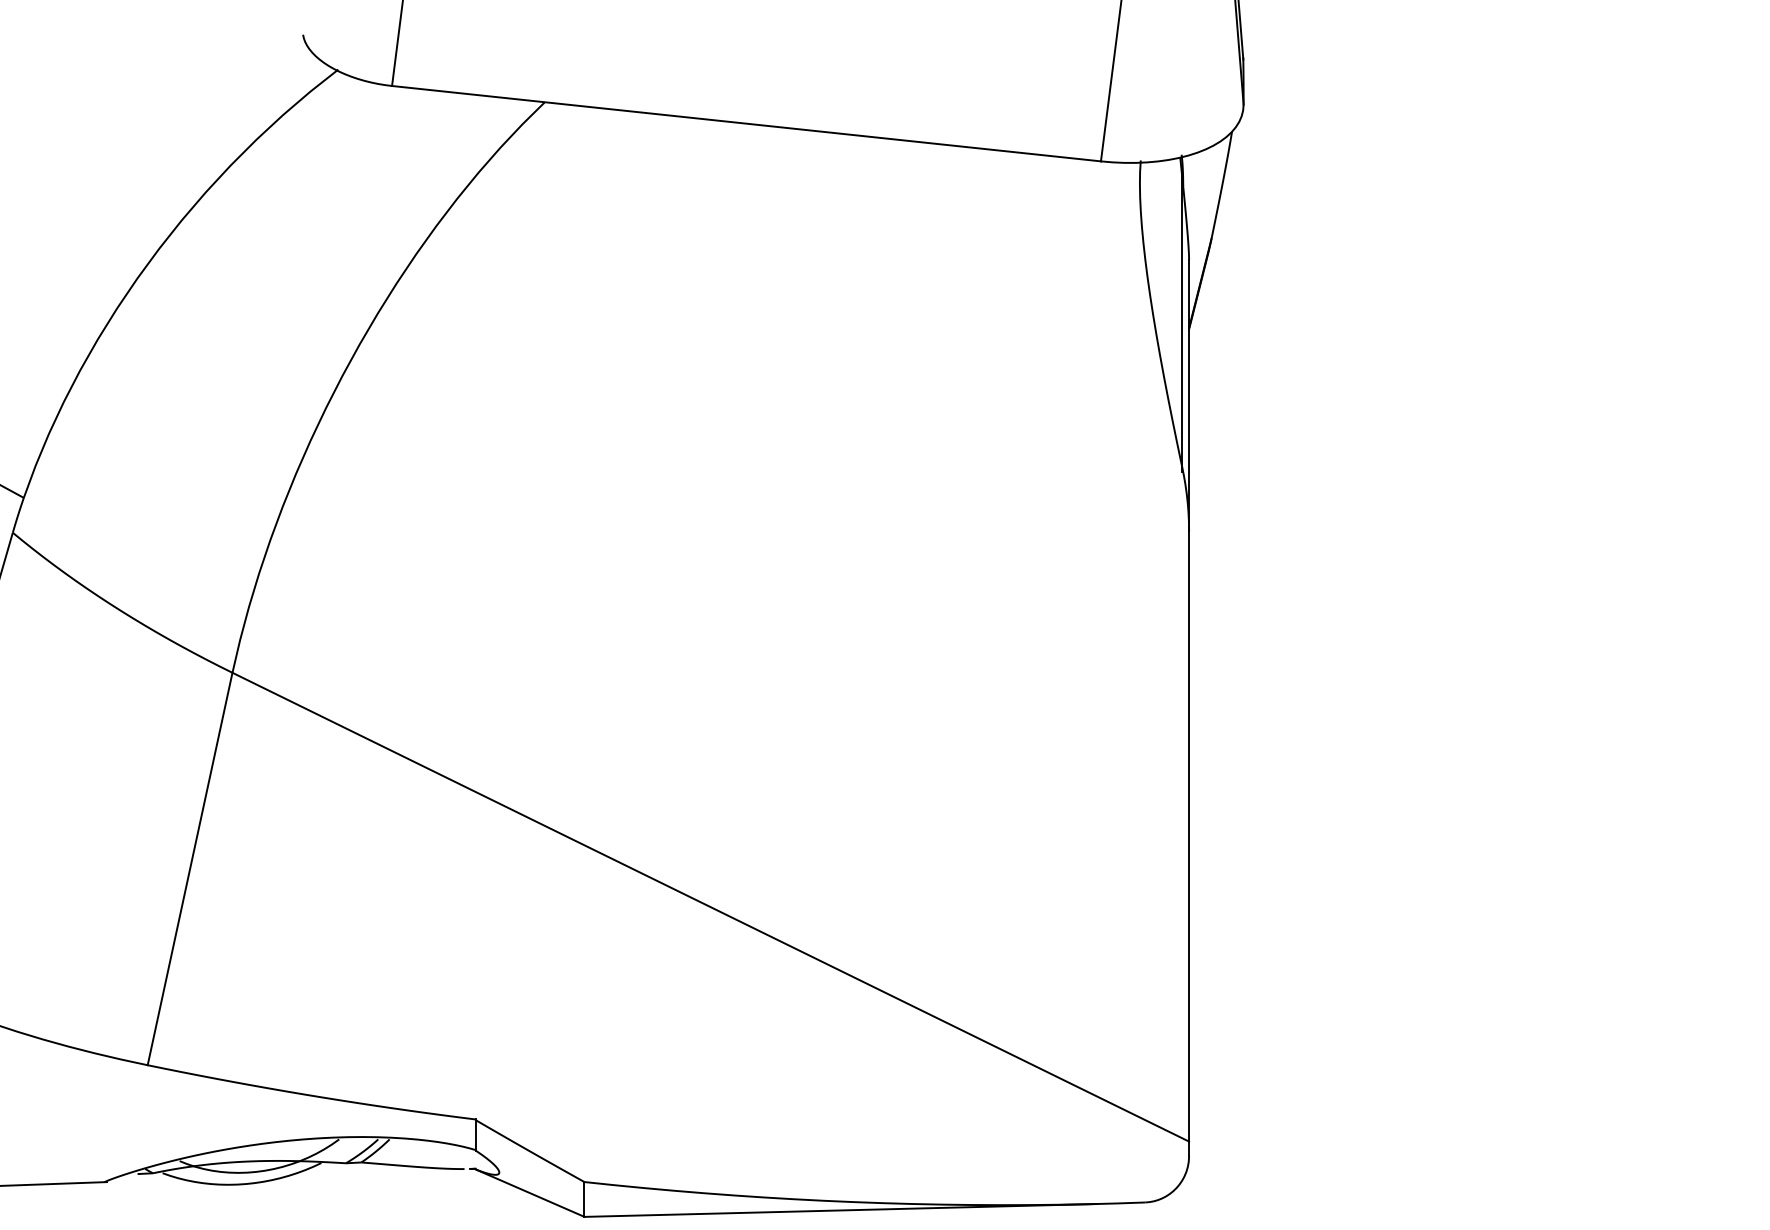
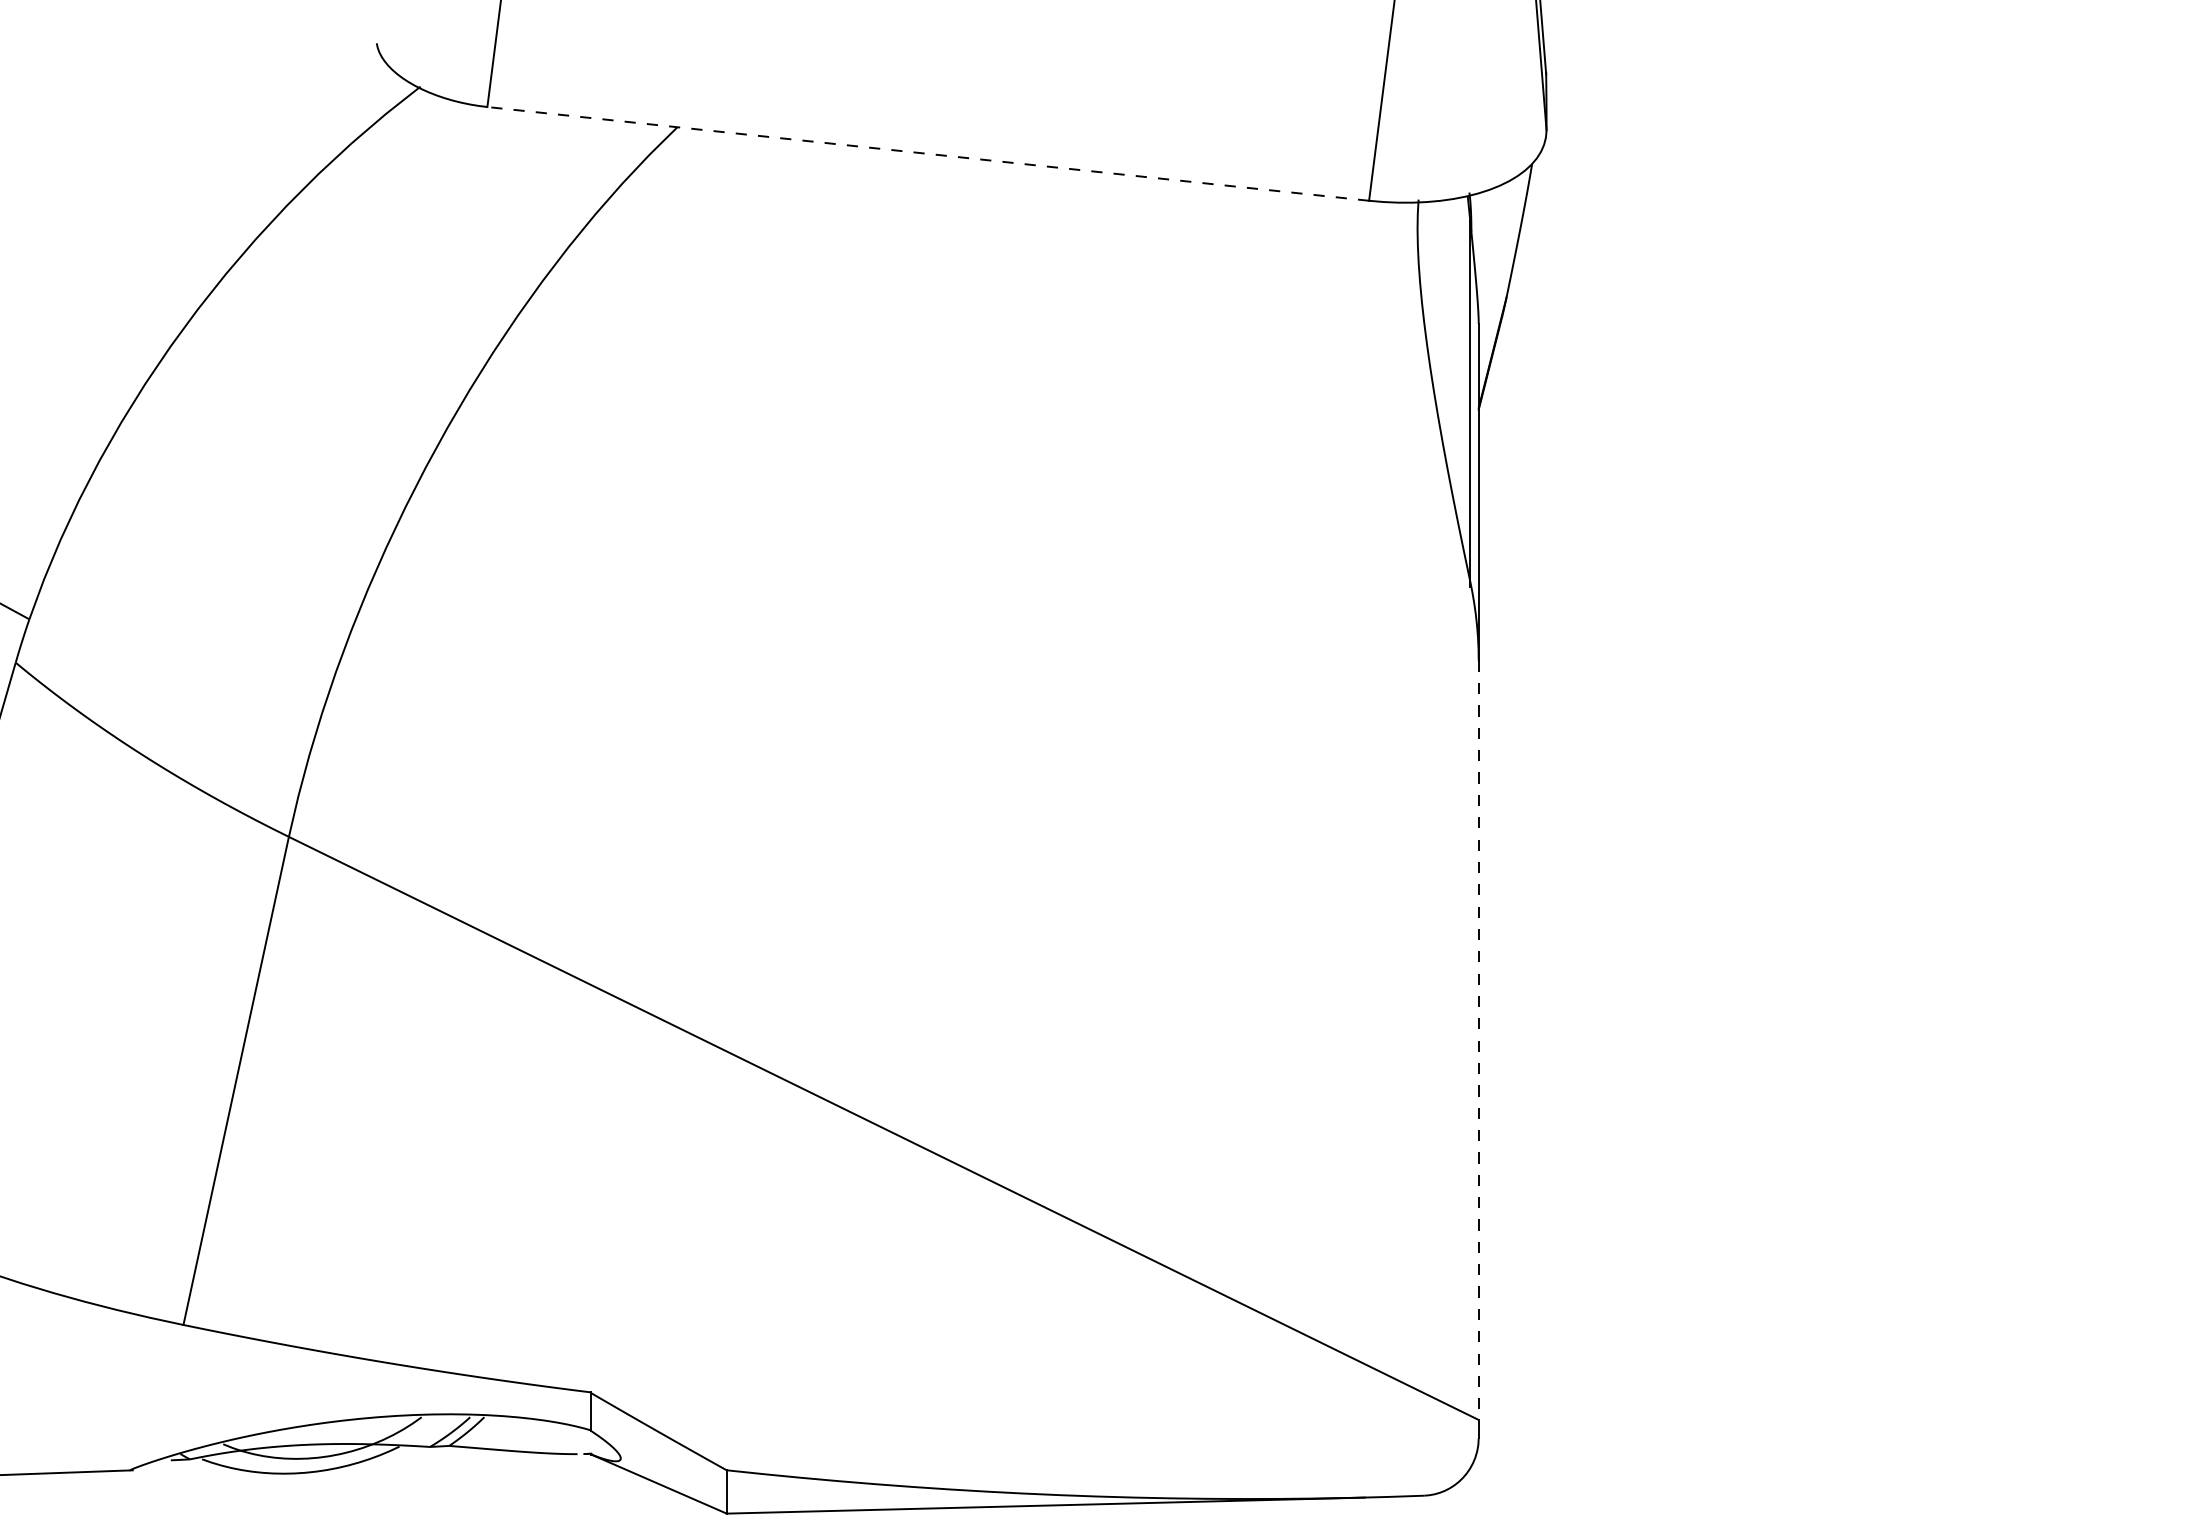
line: (745, 123) -> (927, 153), solid -> dashed
line: (1188, 836) -> (1478, 1040), solid -> dashed

